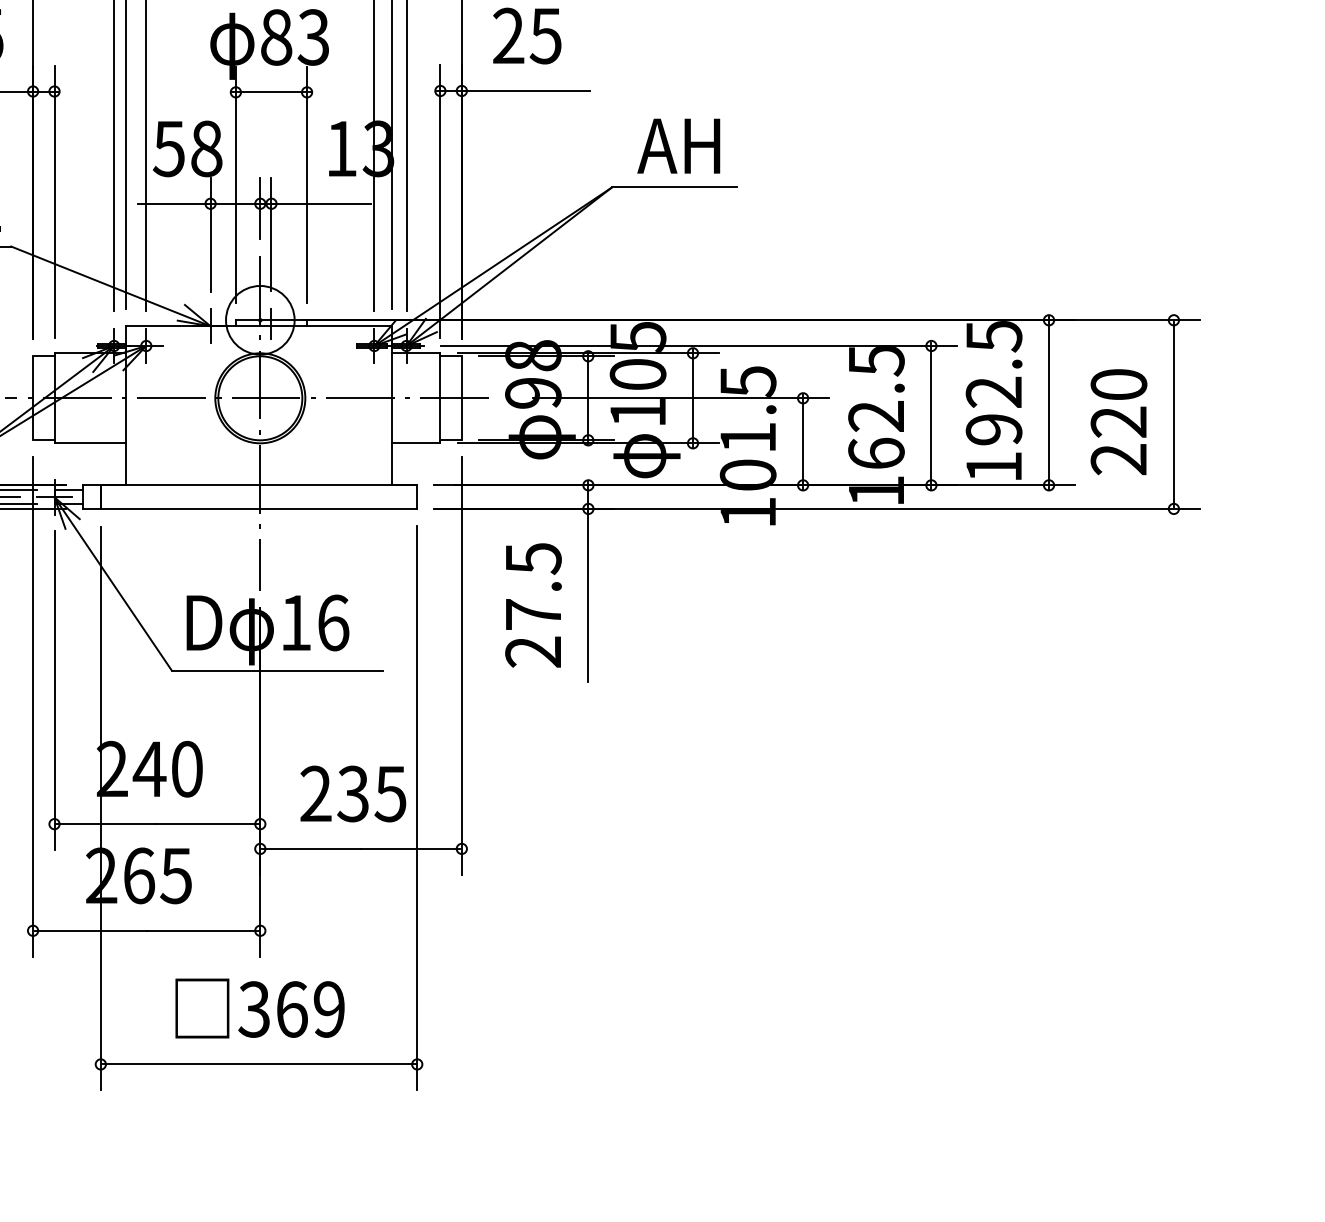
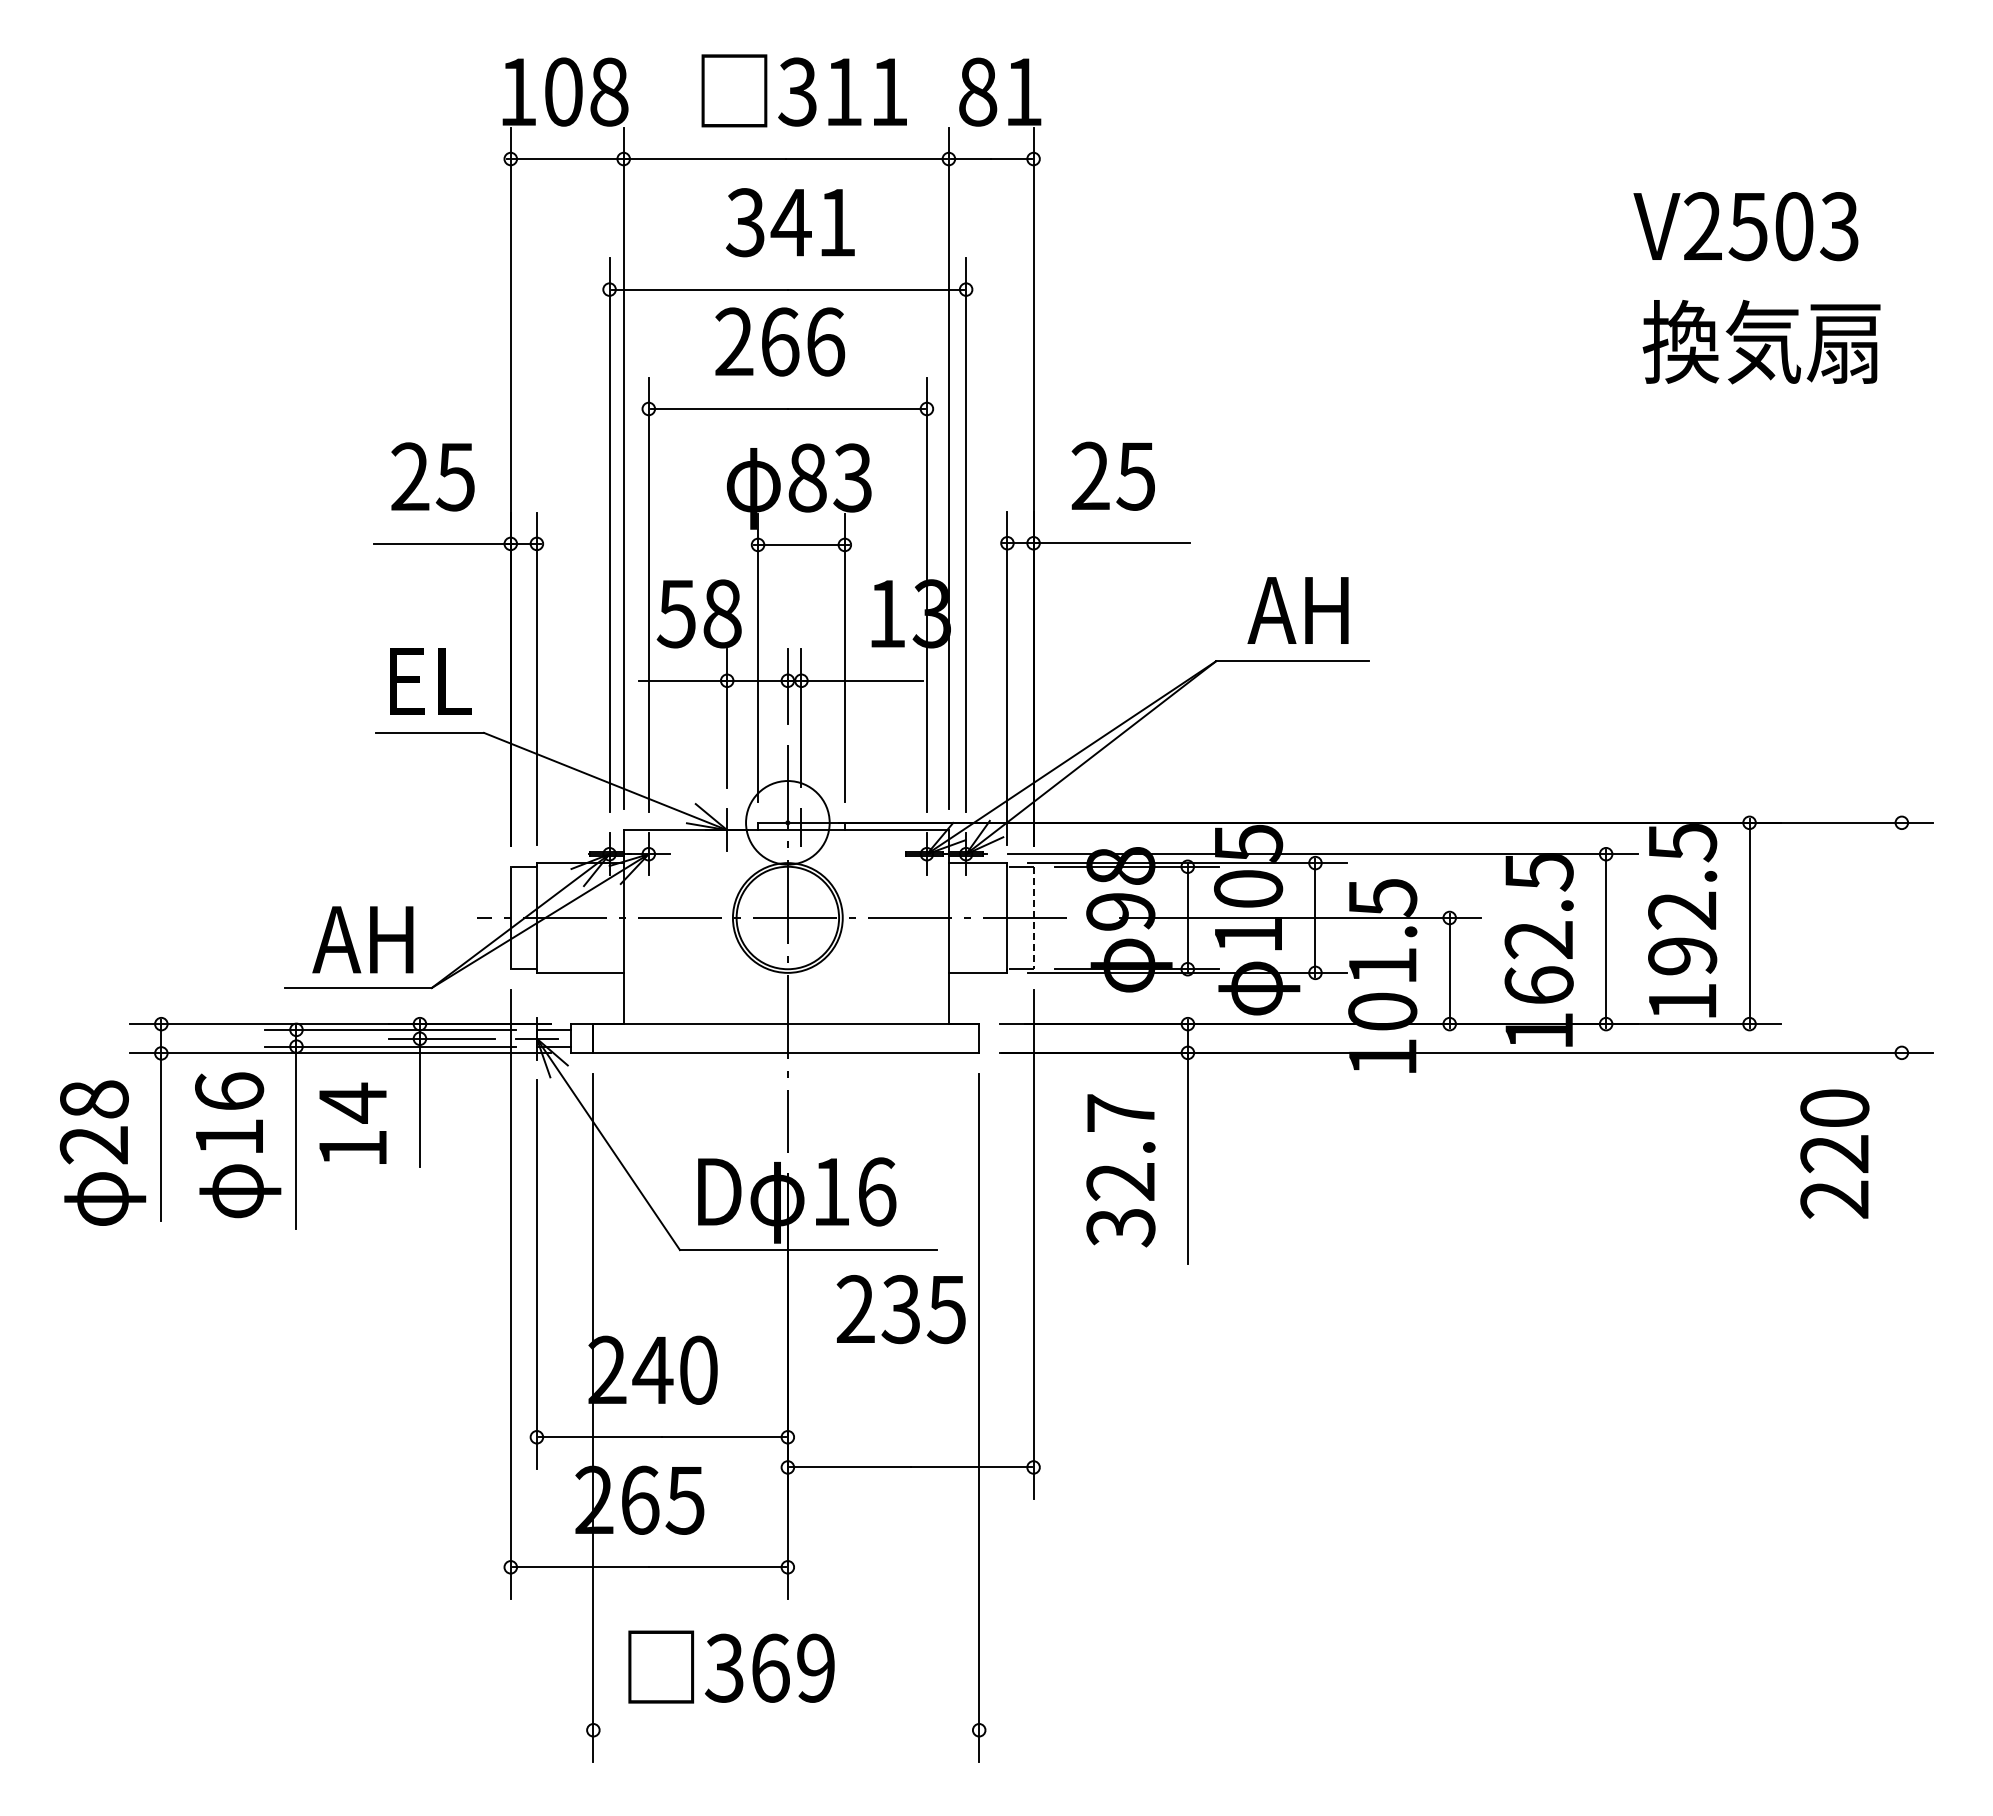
line: (461, 398) -> (1033, 918), solid -> dashed
line: (1173, 414) -> (1901, 937), removed
text: (1118, 421) -> (1834, 1153), moved
text: (533, 605) -> (1120, 1170), 27.5 -> 32.7
text: (352, 794) -> (900, 1309), moved
text: (260, 1008) -> (731, 1666), moved
line: (259, 1064) -> (786, 1730), removed

